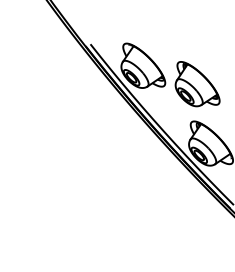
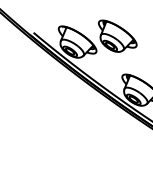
part: (197, 84) -> (117, 35), moved

